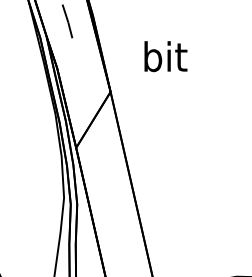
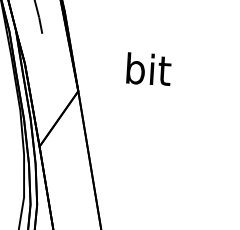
text: (165, 56) -> (148, 69), moved

